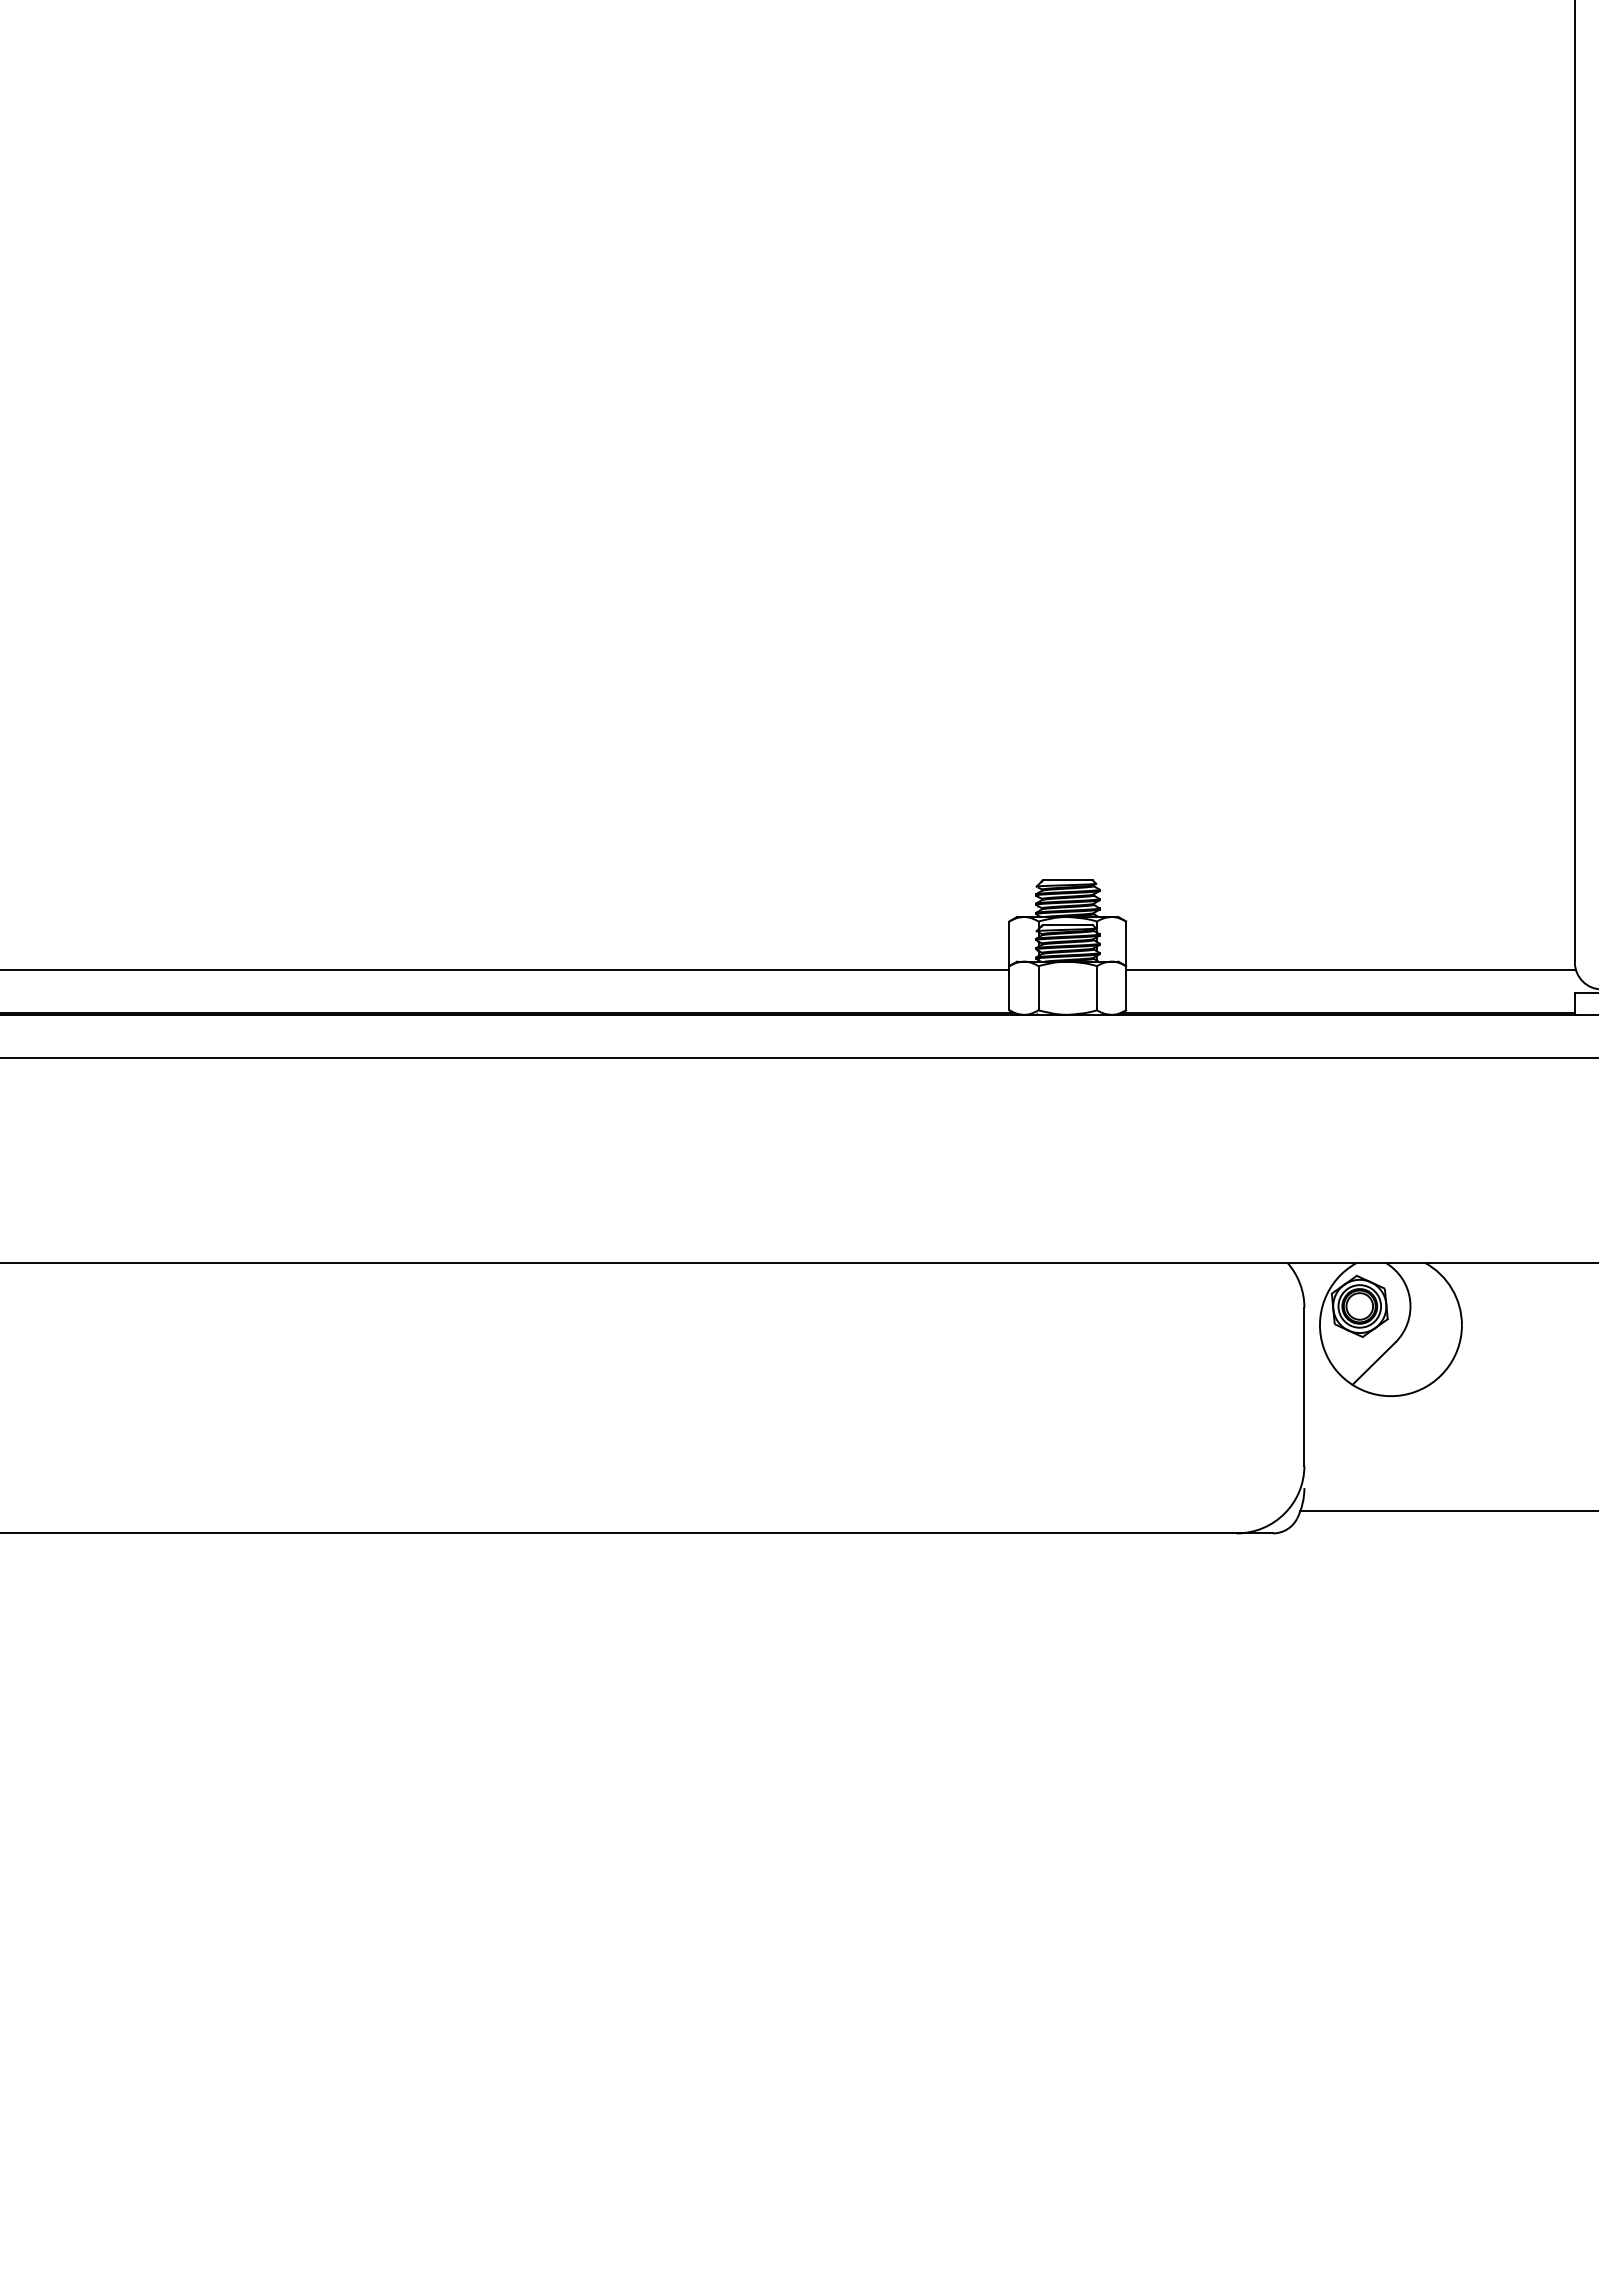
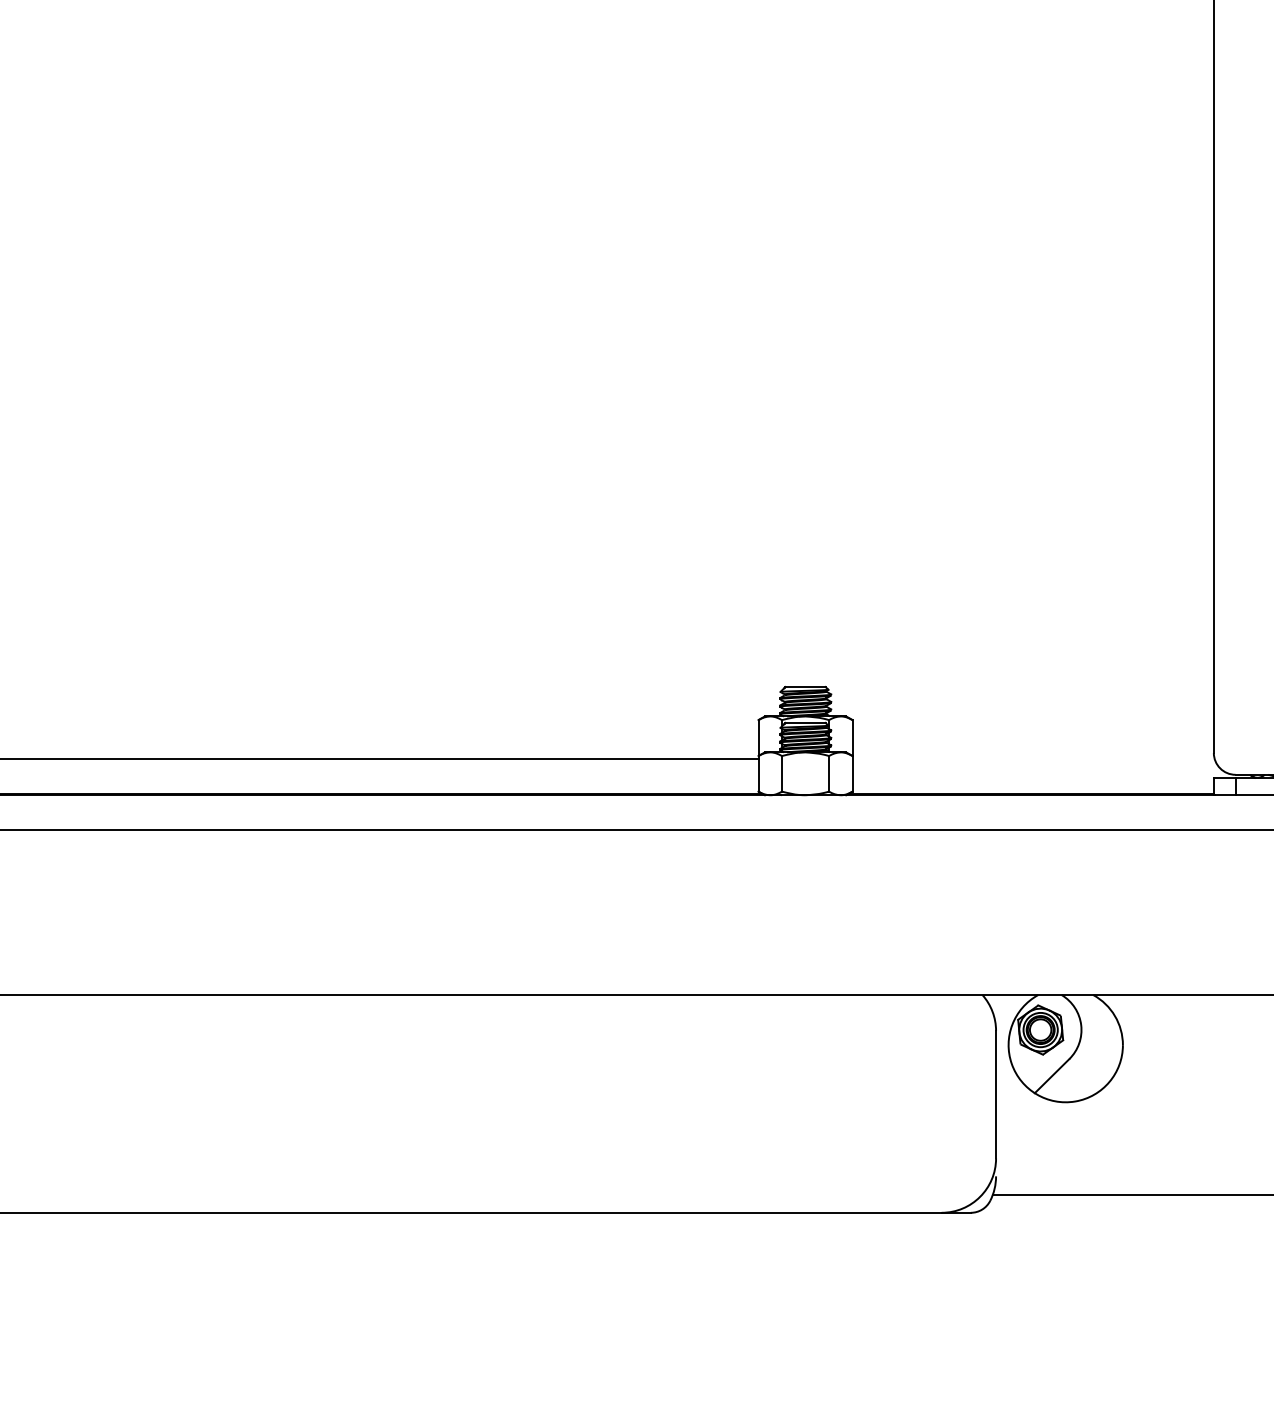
line: (1351, 970) -> (1033, 759), removed

